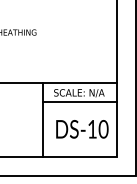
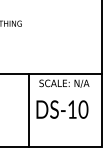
line: (80, 101) -> (65, 91), removed
text: (82, 129) -> (62, 109), moved

